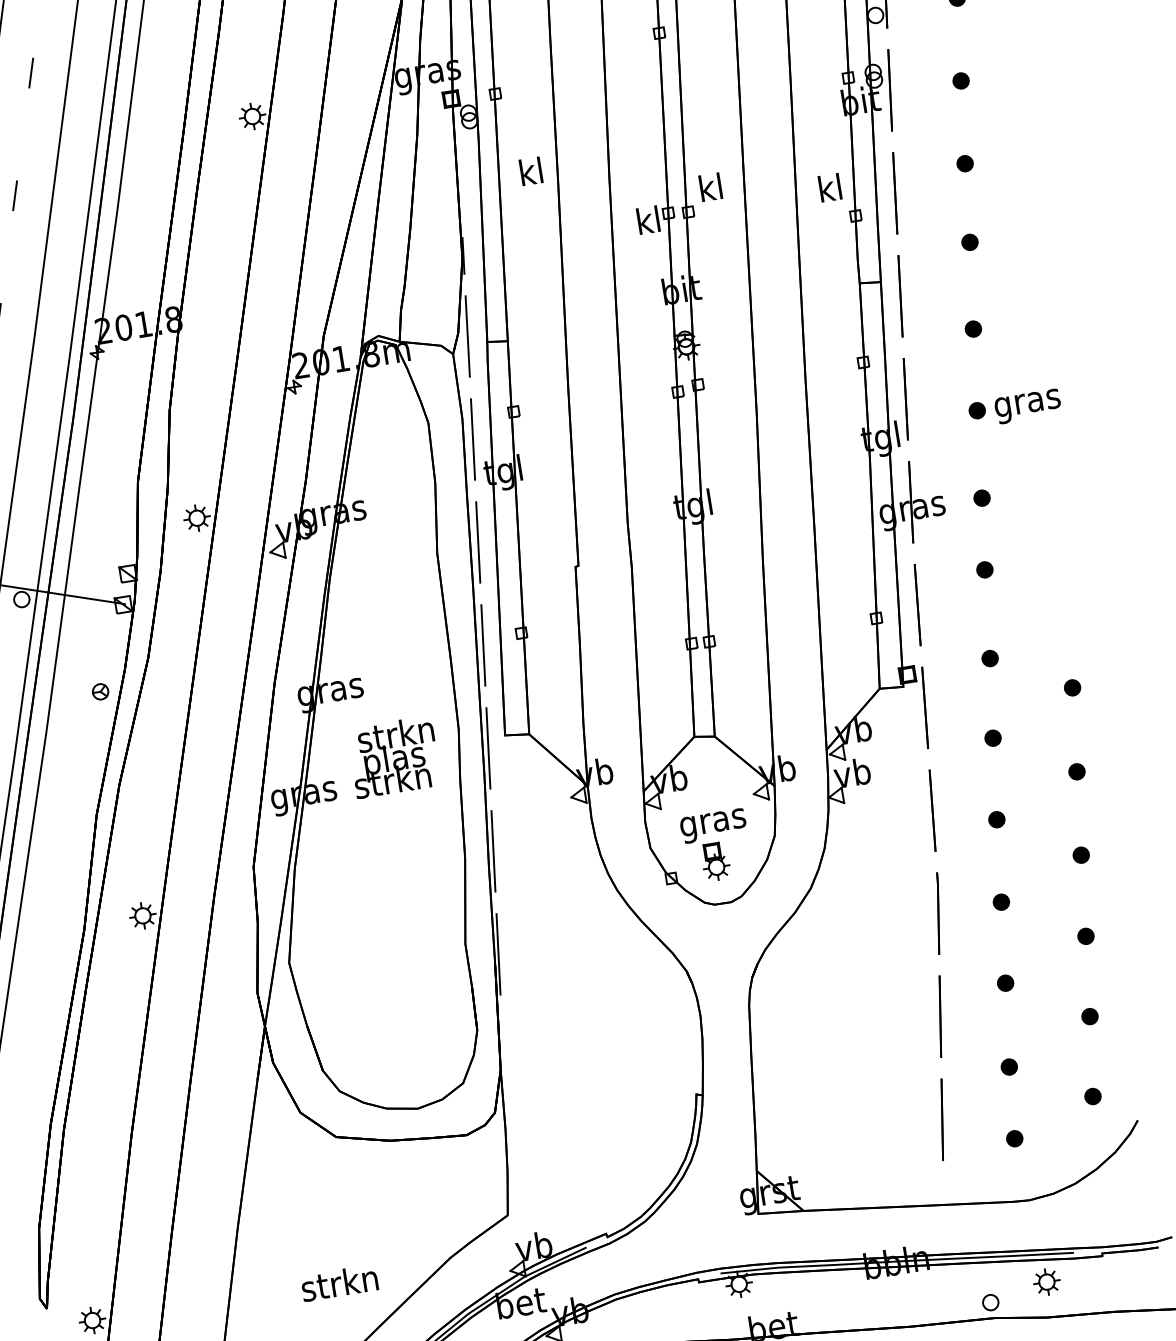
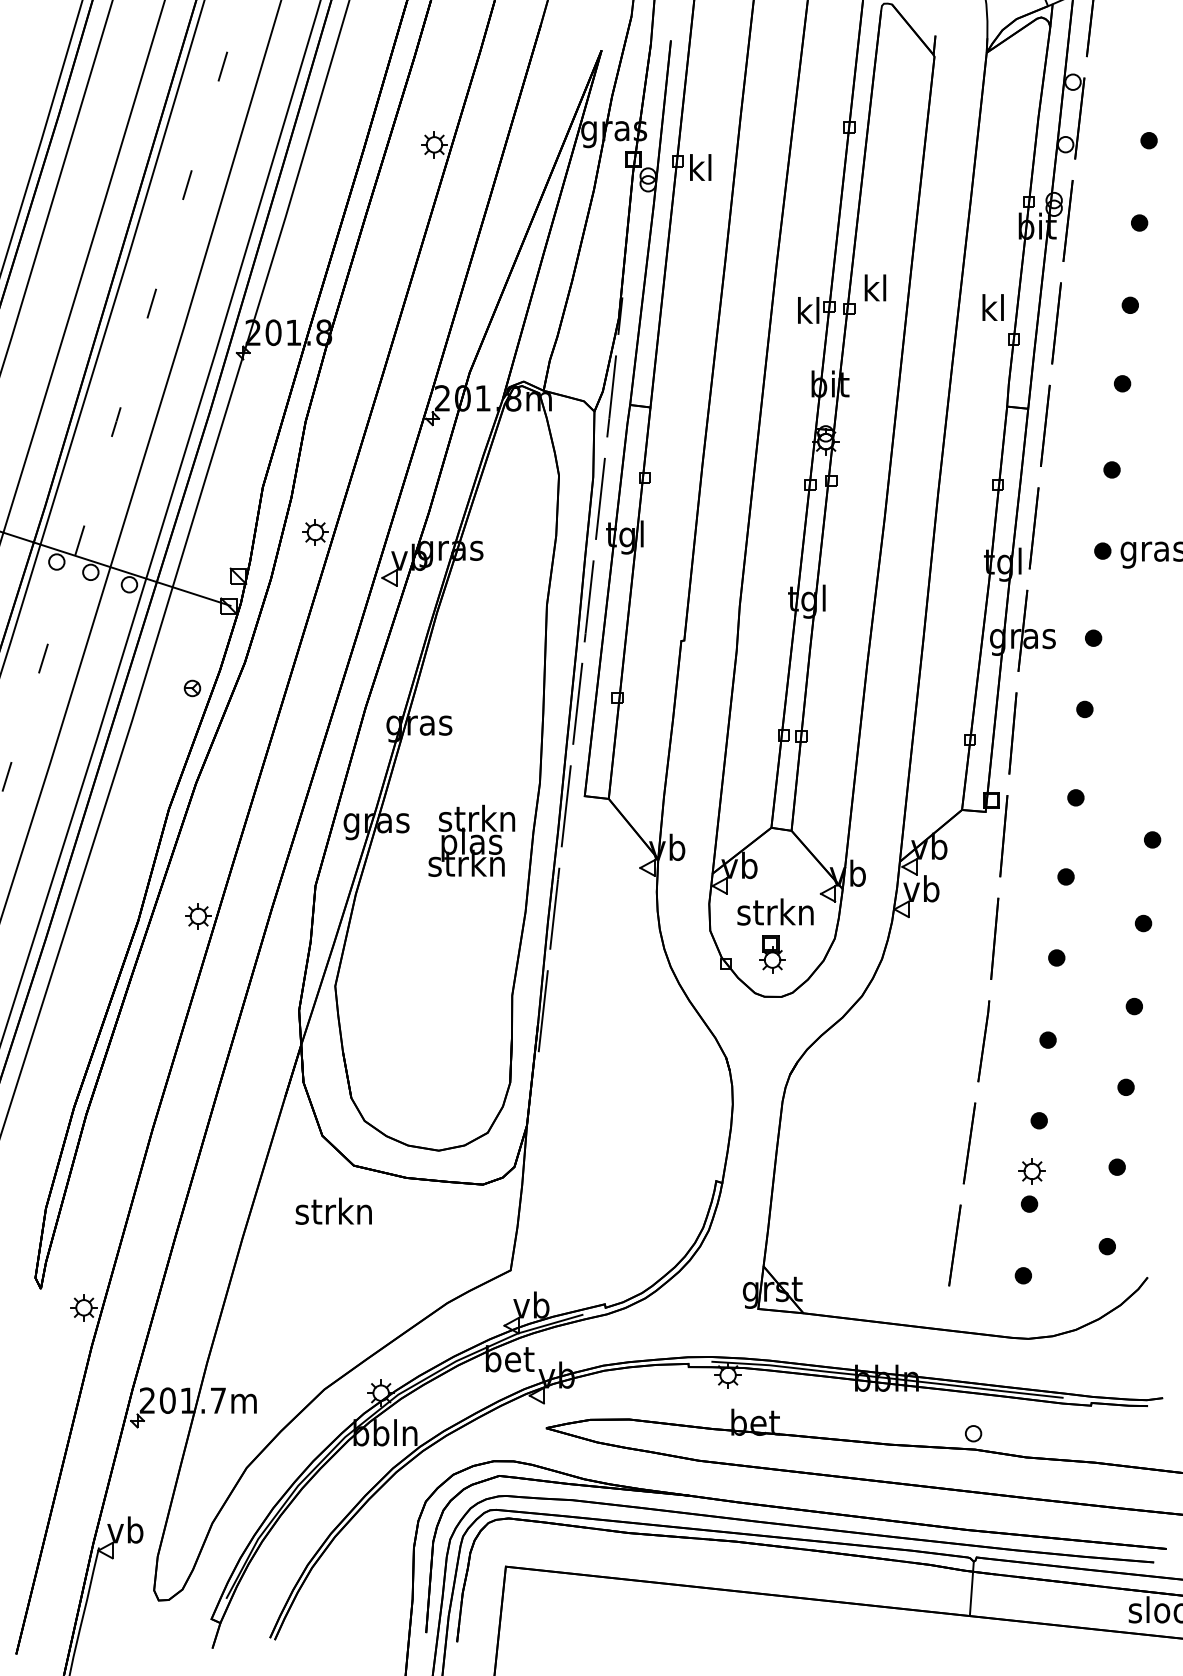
text: (530, 171) -> (700, 167), moved
text: (393, 756) -> (471, 840), moved
text: (712, 822) -> (775, 915), gras -> strkn
text: (339, 1282) -> (333, 1210), moved
part: (1046, 1282) -> (1031, 1171), moved

